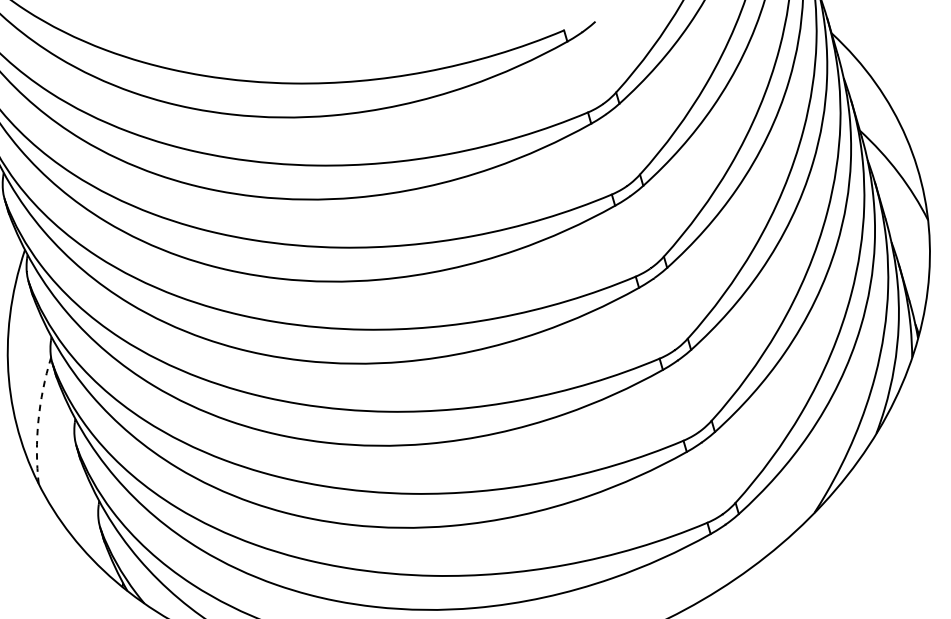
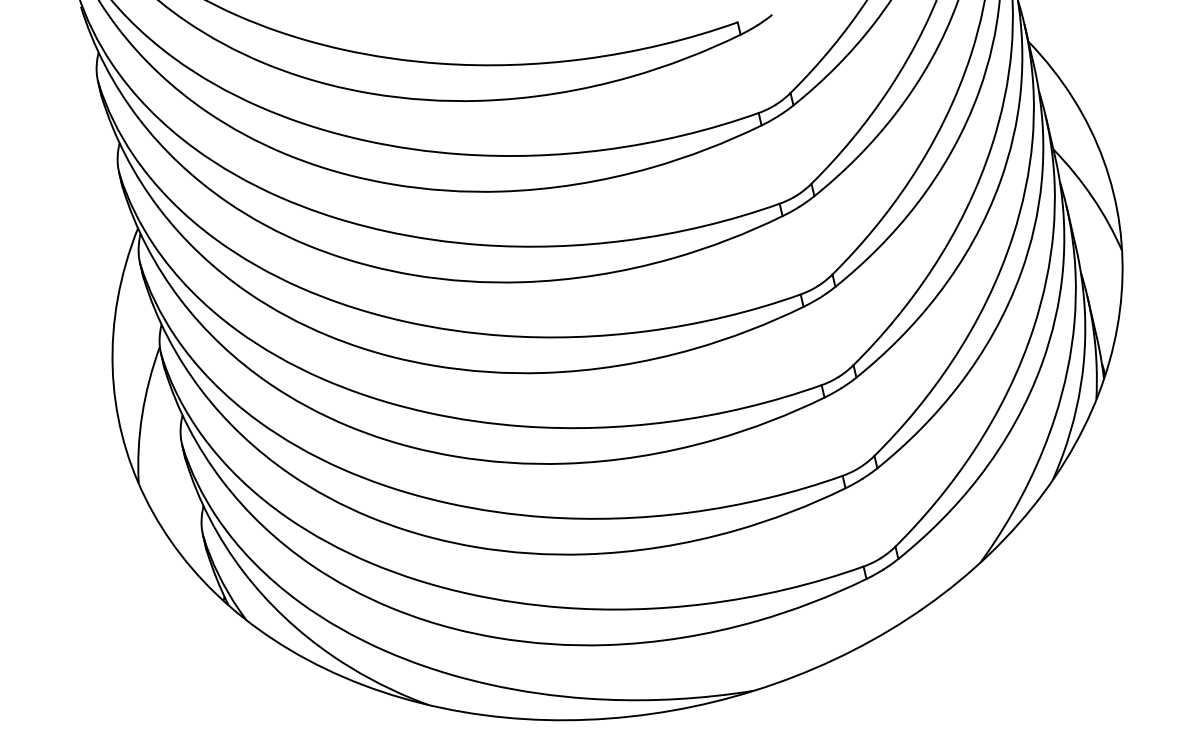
arc: (38, 421) -> (142, 415), dashed -> solid

